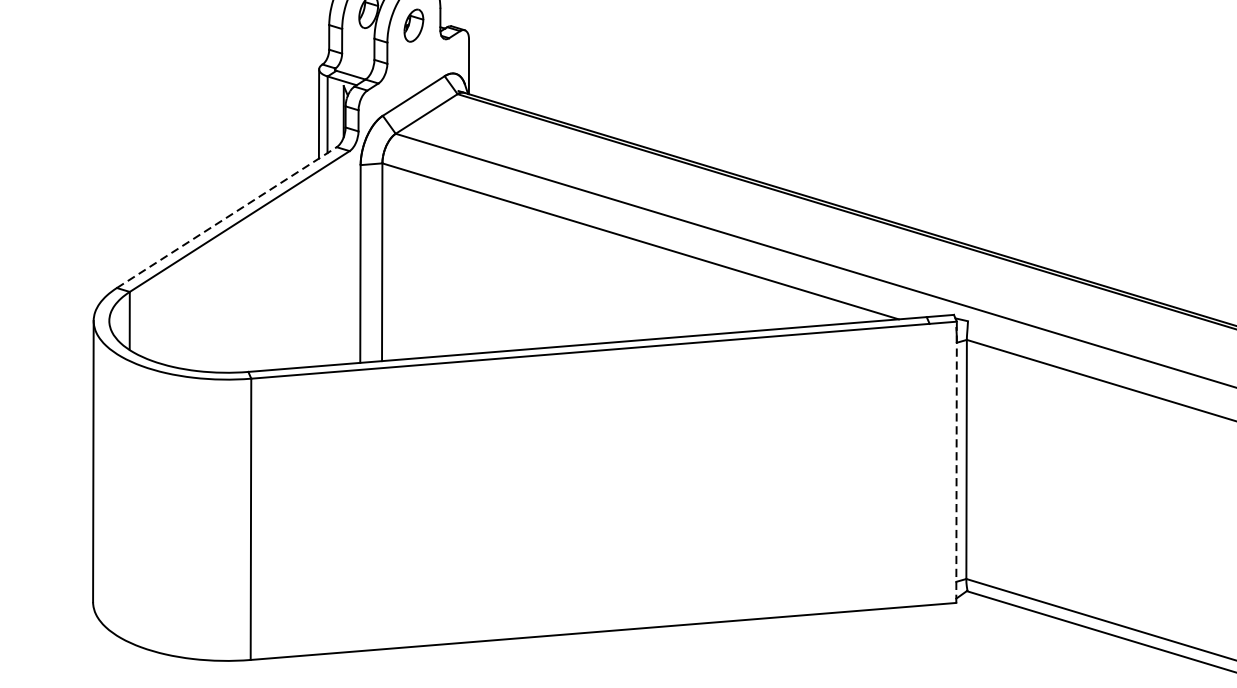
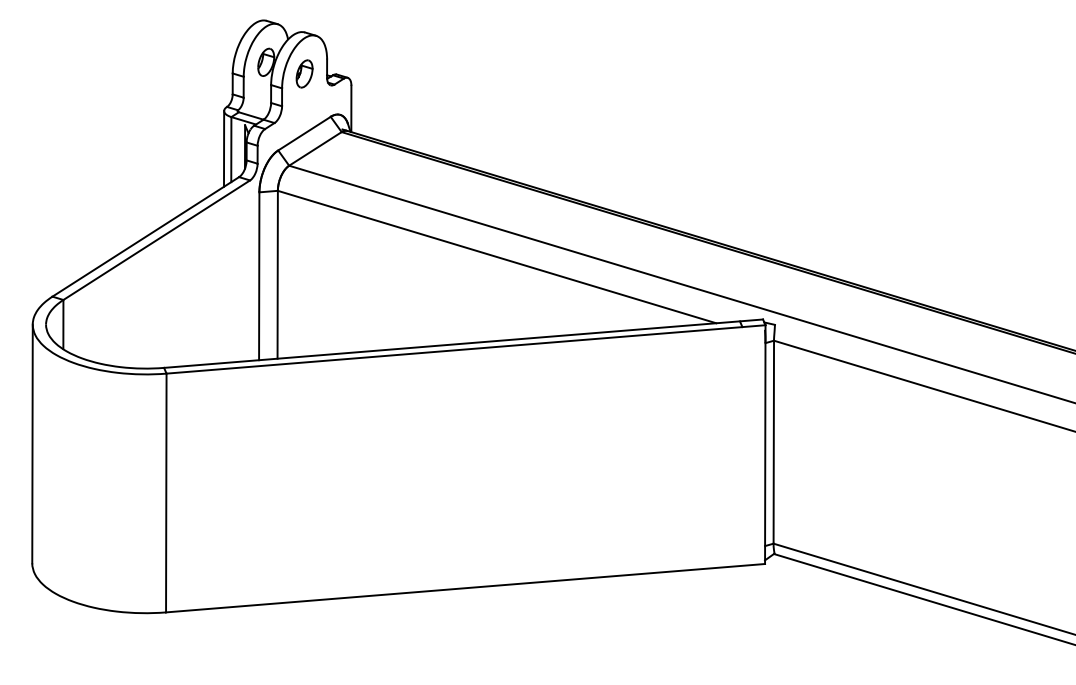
line: (226, 217) -> (145, 236), dashed -> solid
line: (956, 462) -> (765, 444), dashed -> solid

